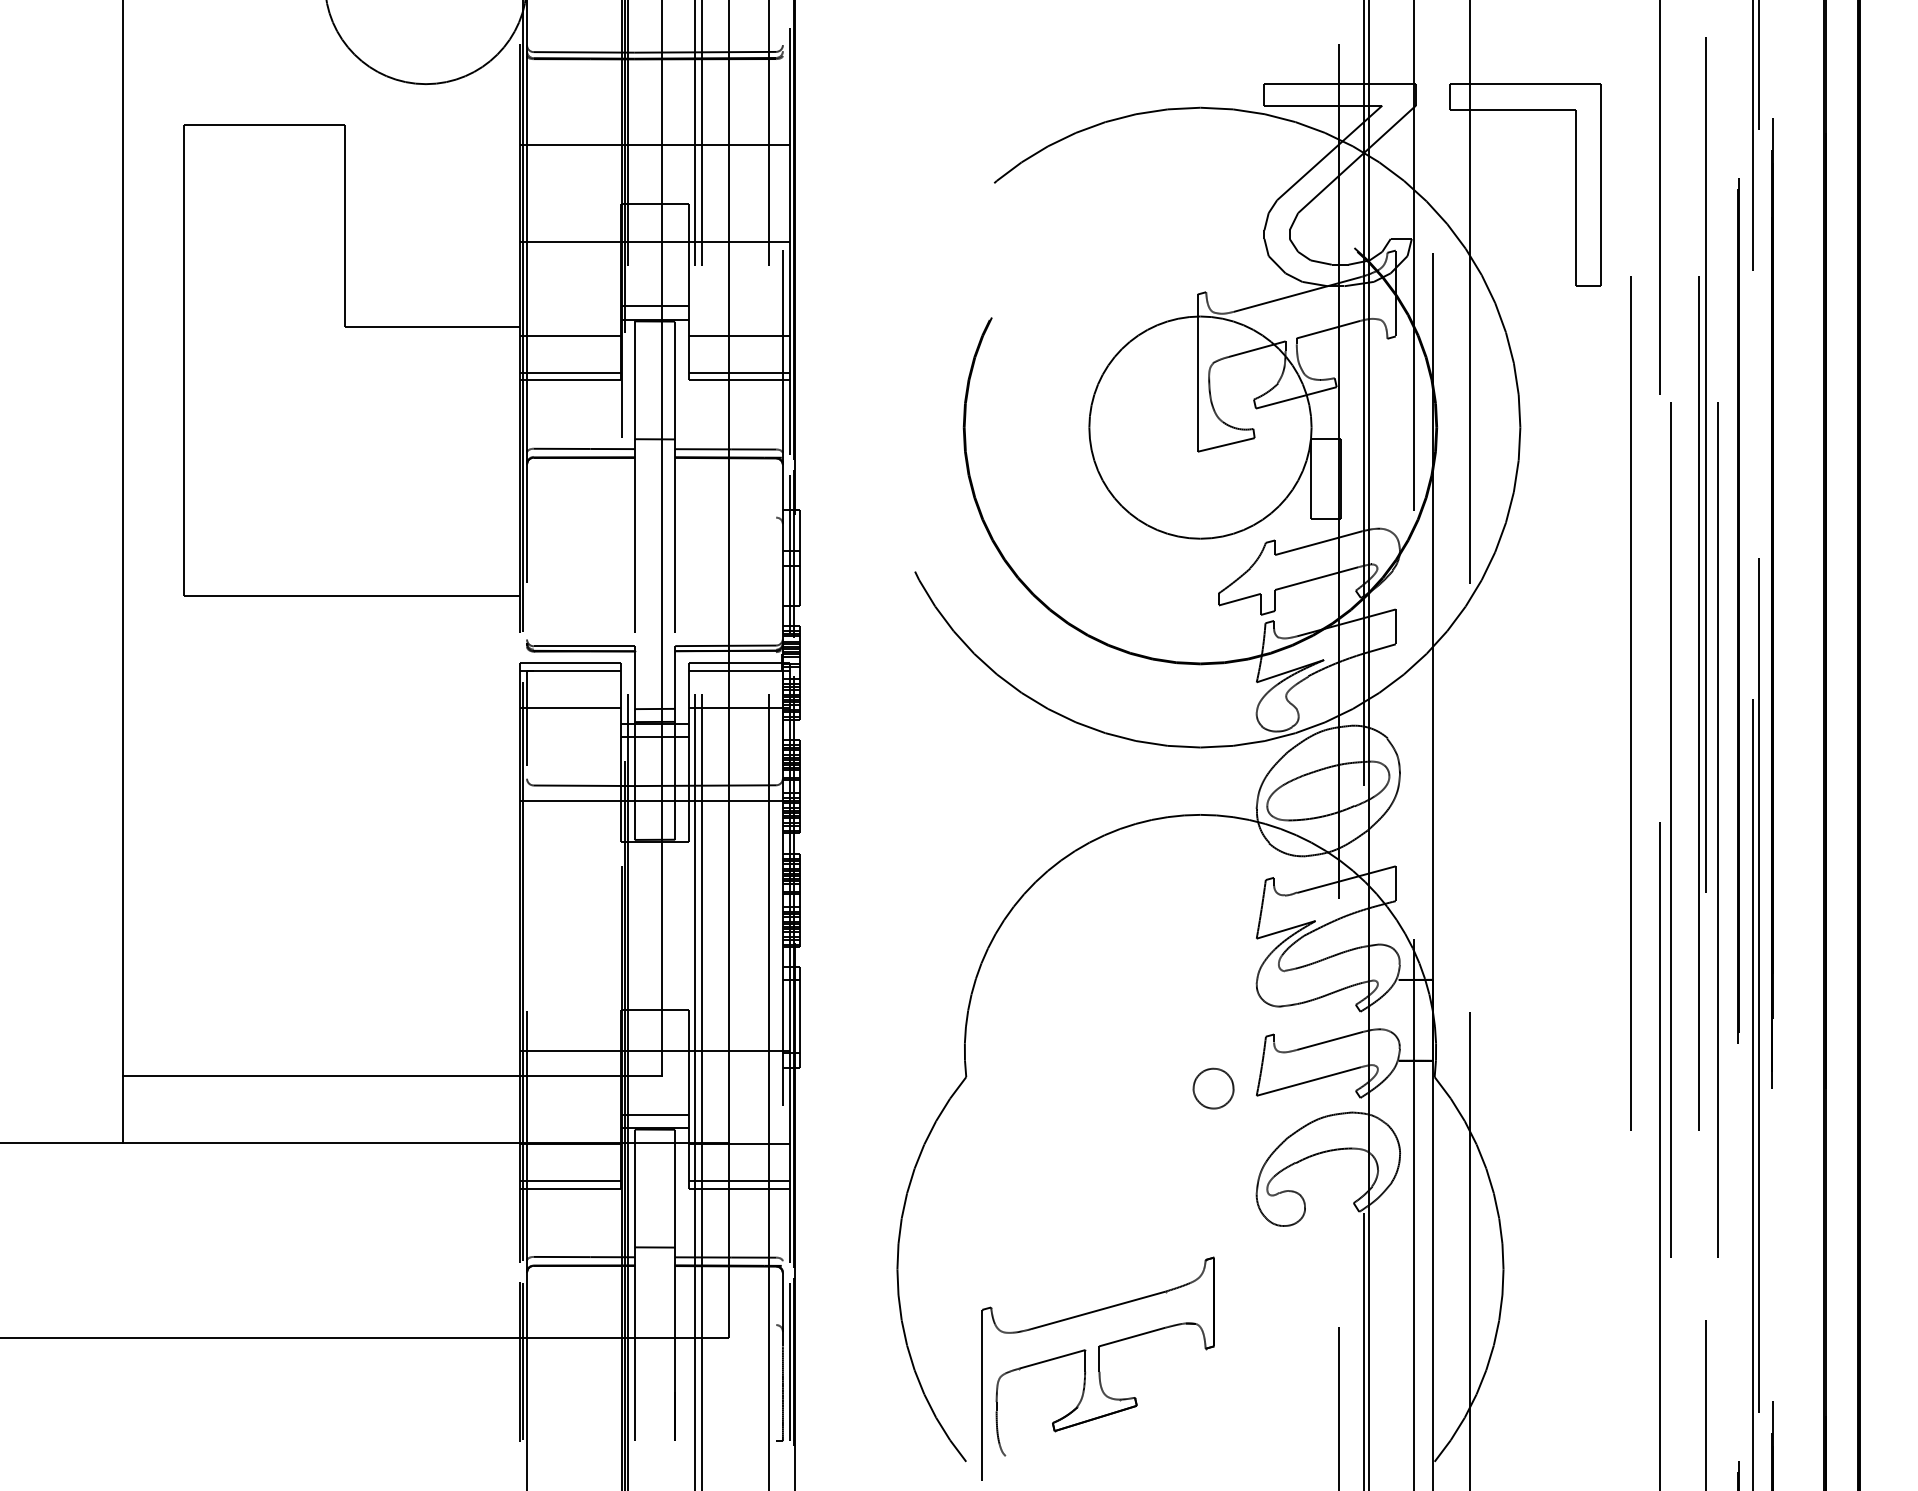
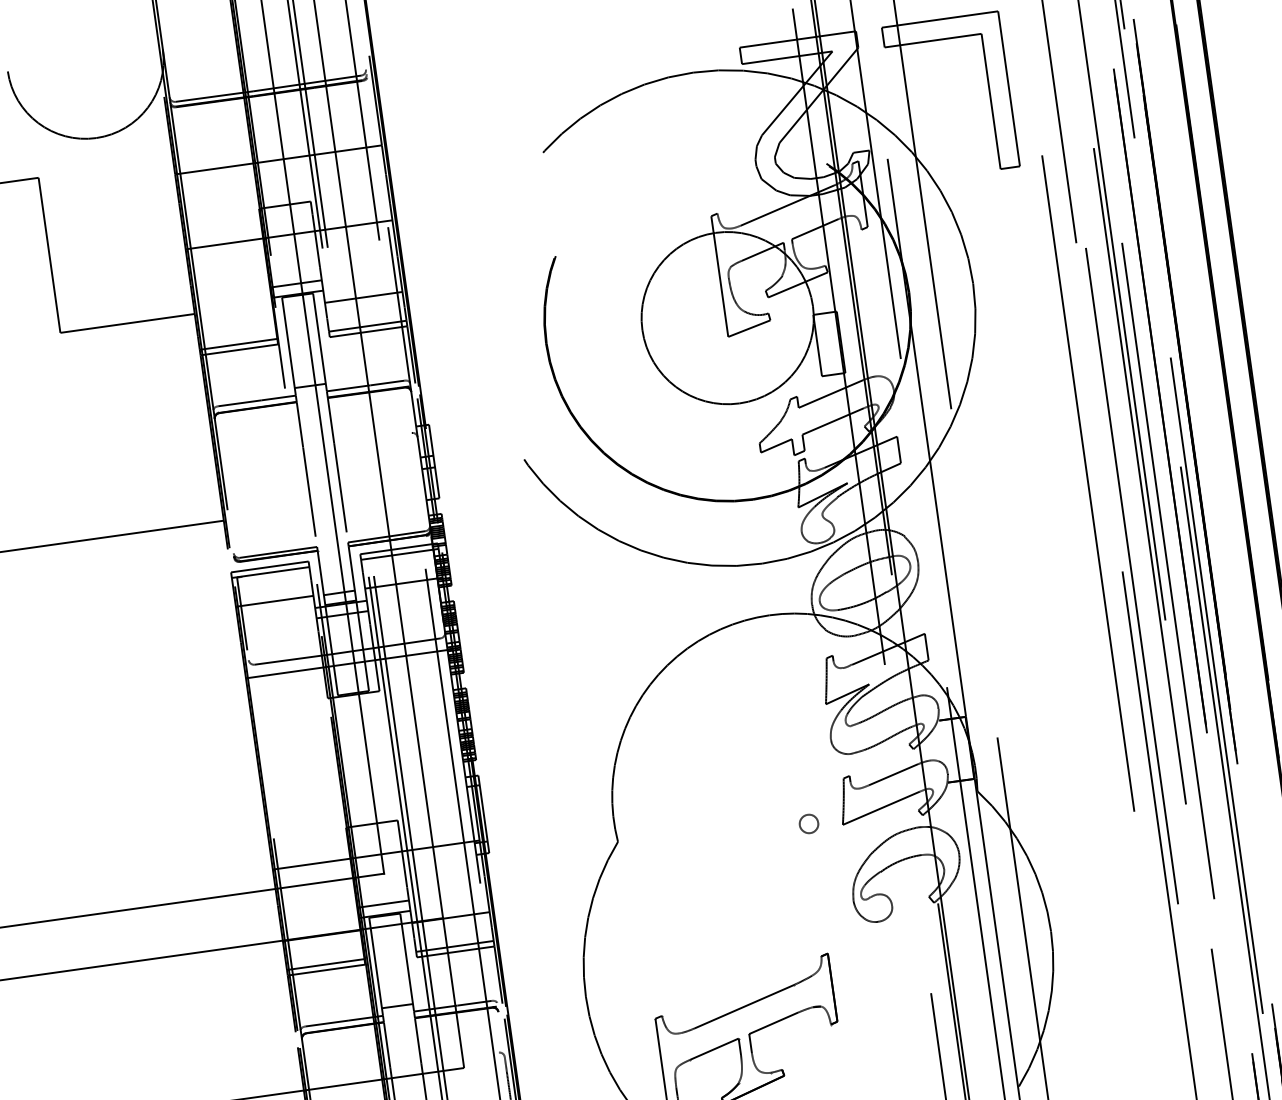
line: (570, 335) -> (234, 315), removed
part: (1213, 1088) -> (808, 823), size x0.6
line: (782, 1302) -> (501, 1034), removed

